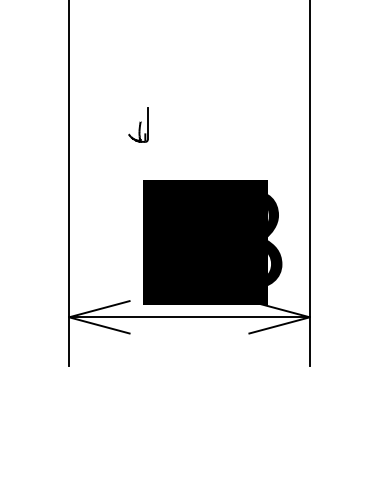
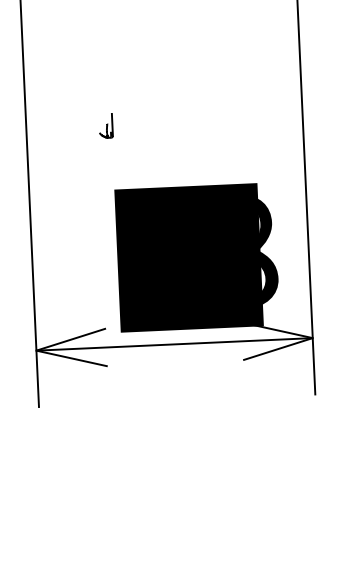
part: (138, 124) -> (105, 125), size x0.6

